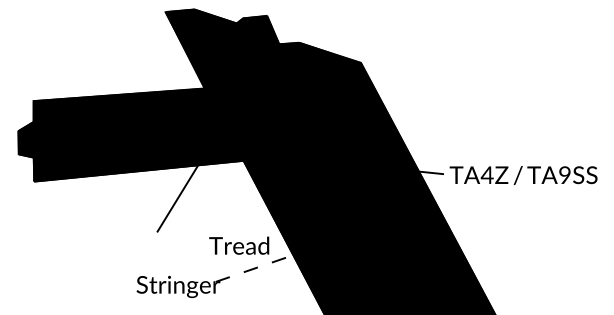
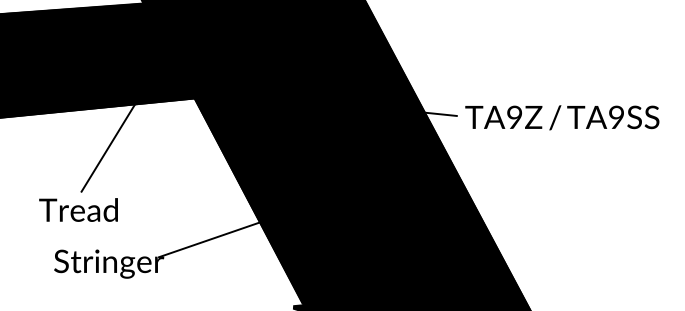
text: (486, 174) -> (513, 116), TA4Z -> TA9Z
text: (239, 245) -> (78, 209), moved
line: (255, 268) -> (210, 239), dashed -> solid

